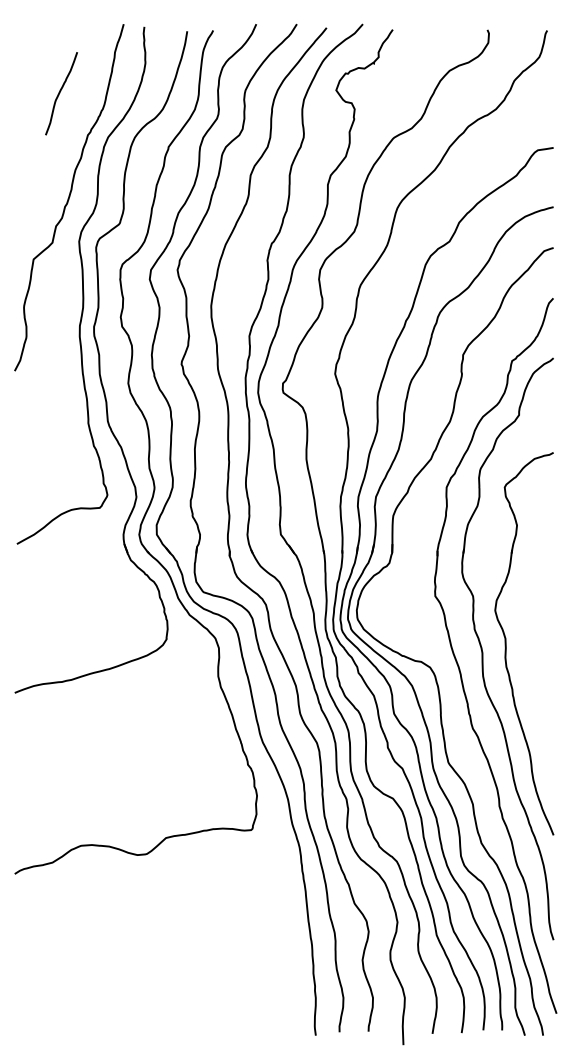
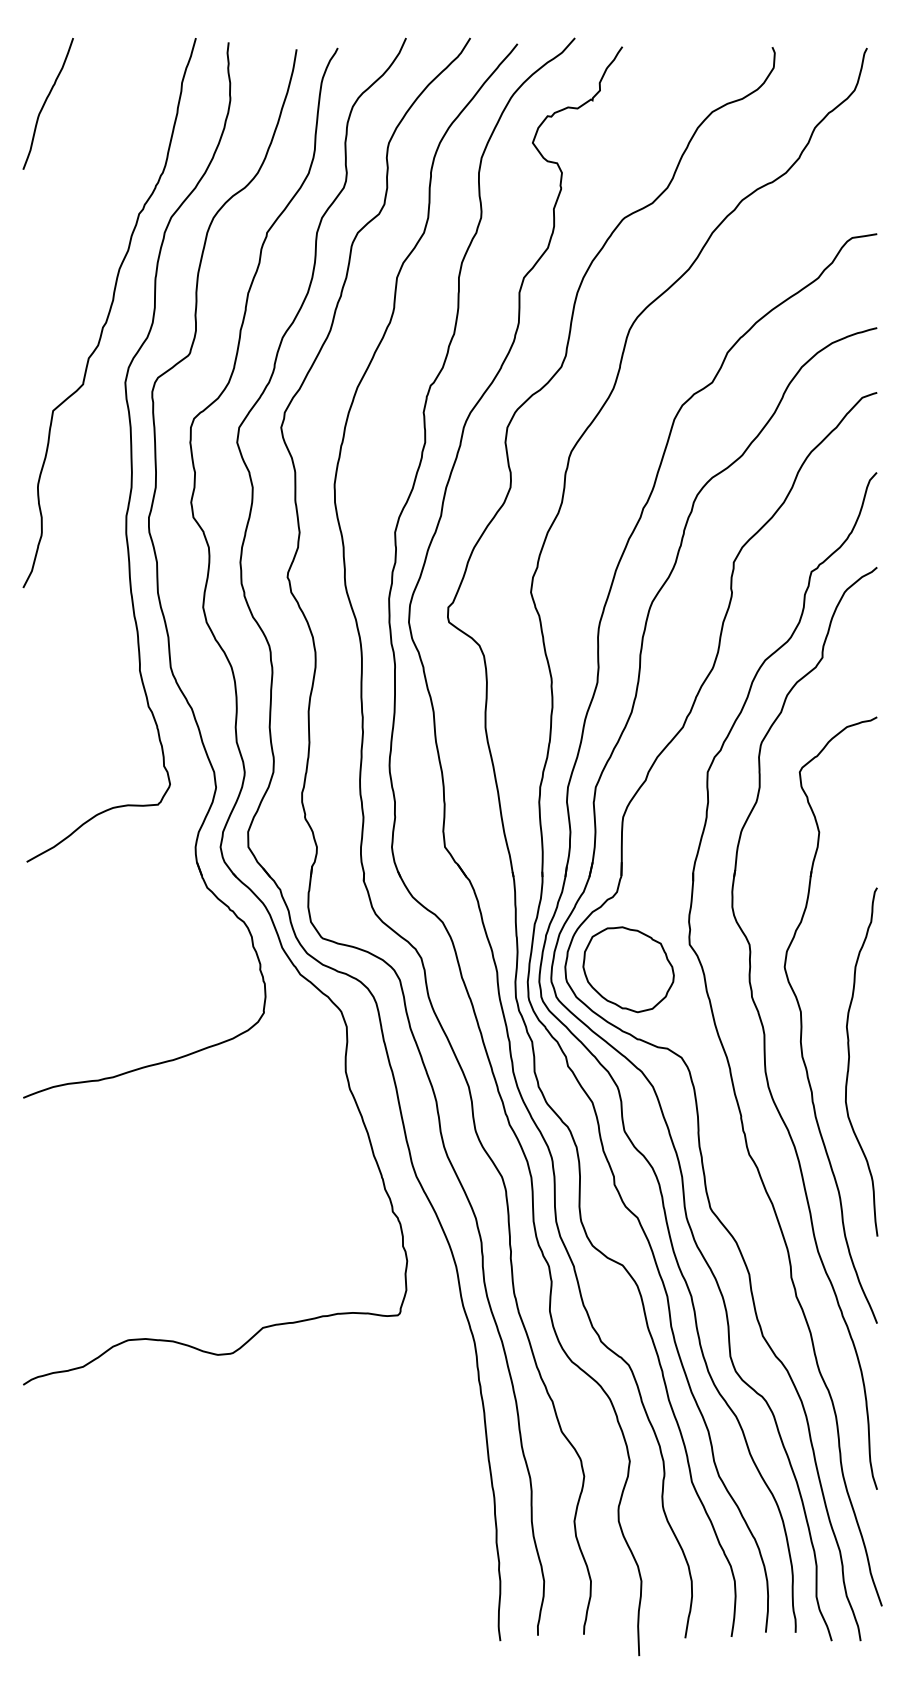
curve: (60, 93) -> (46, 103), moved
part: (396, 611) -> (628, 968), added
curve: (536, 670) -> (850, 1062), added

